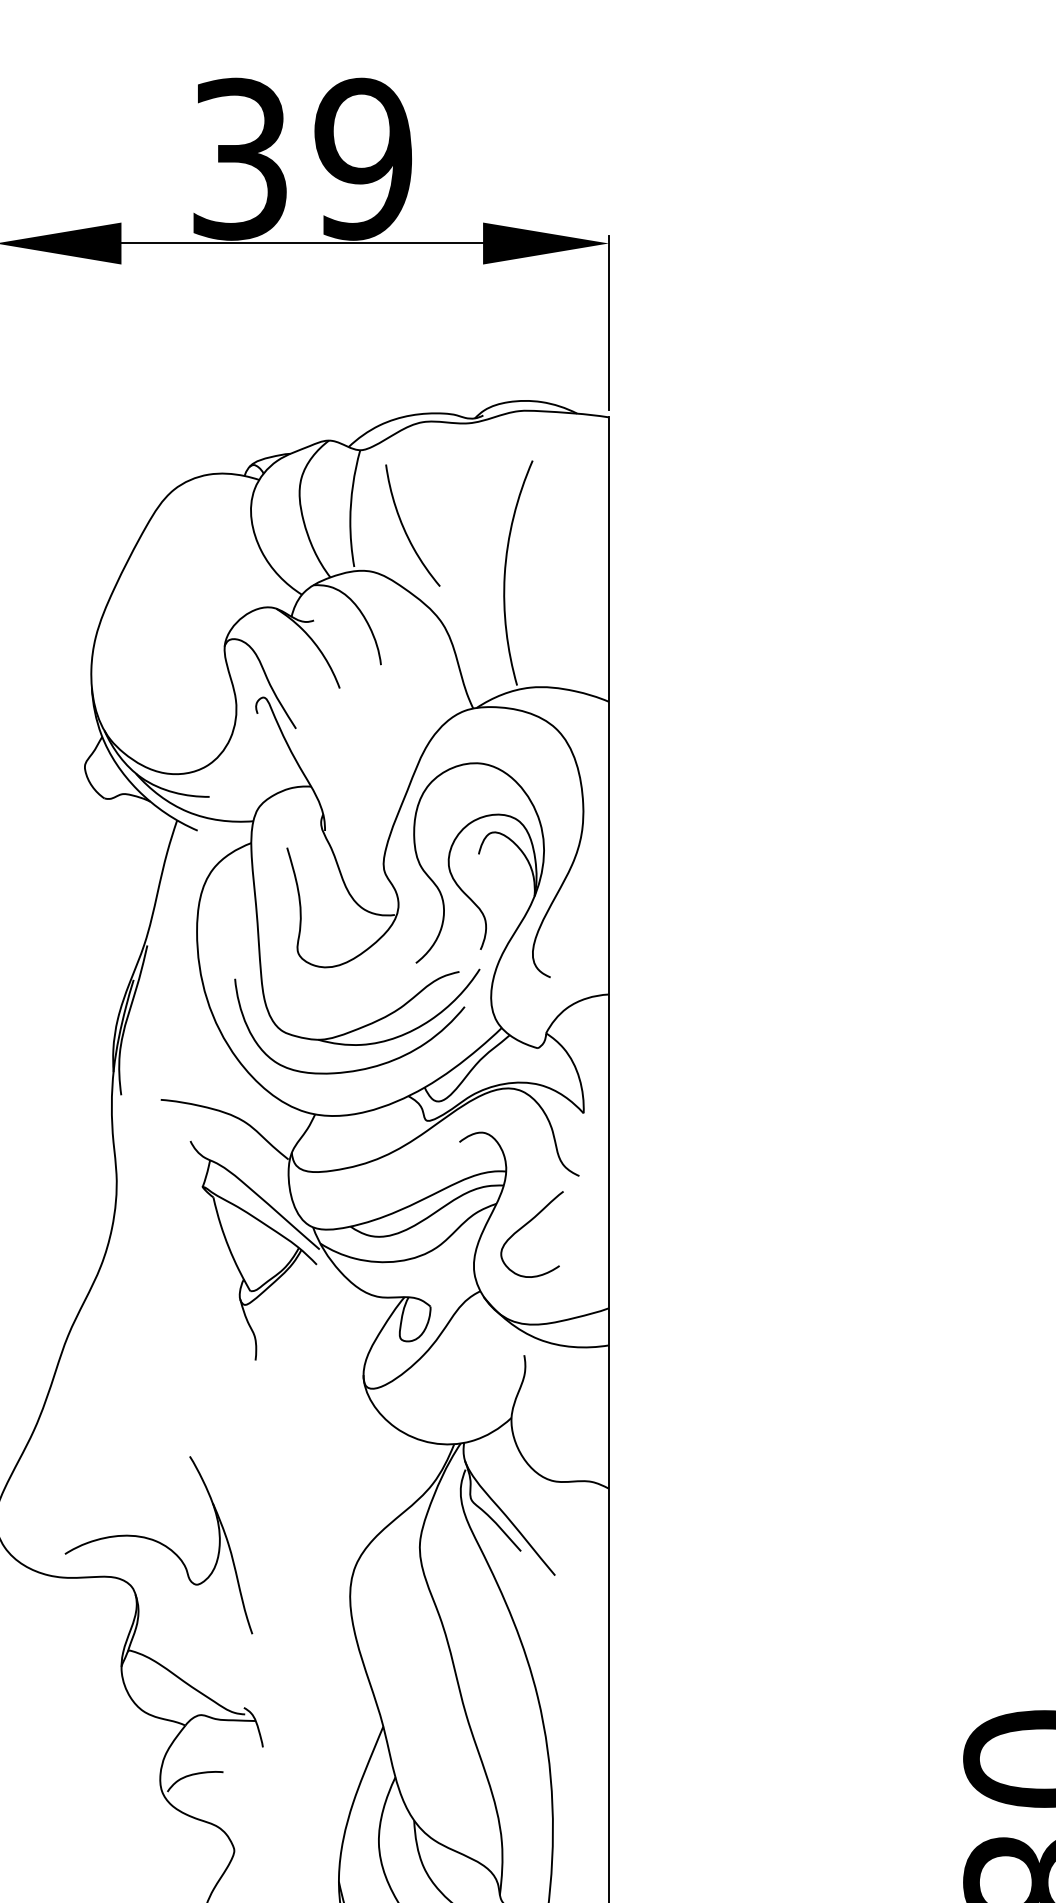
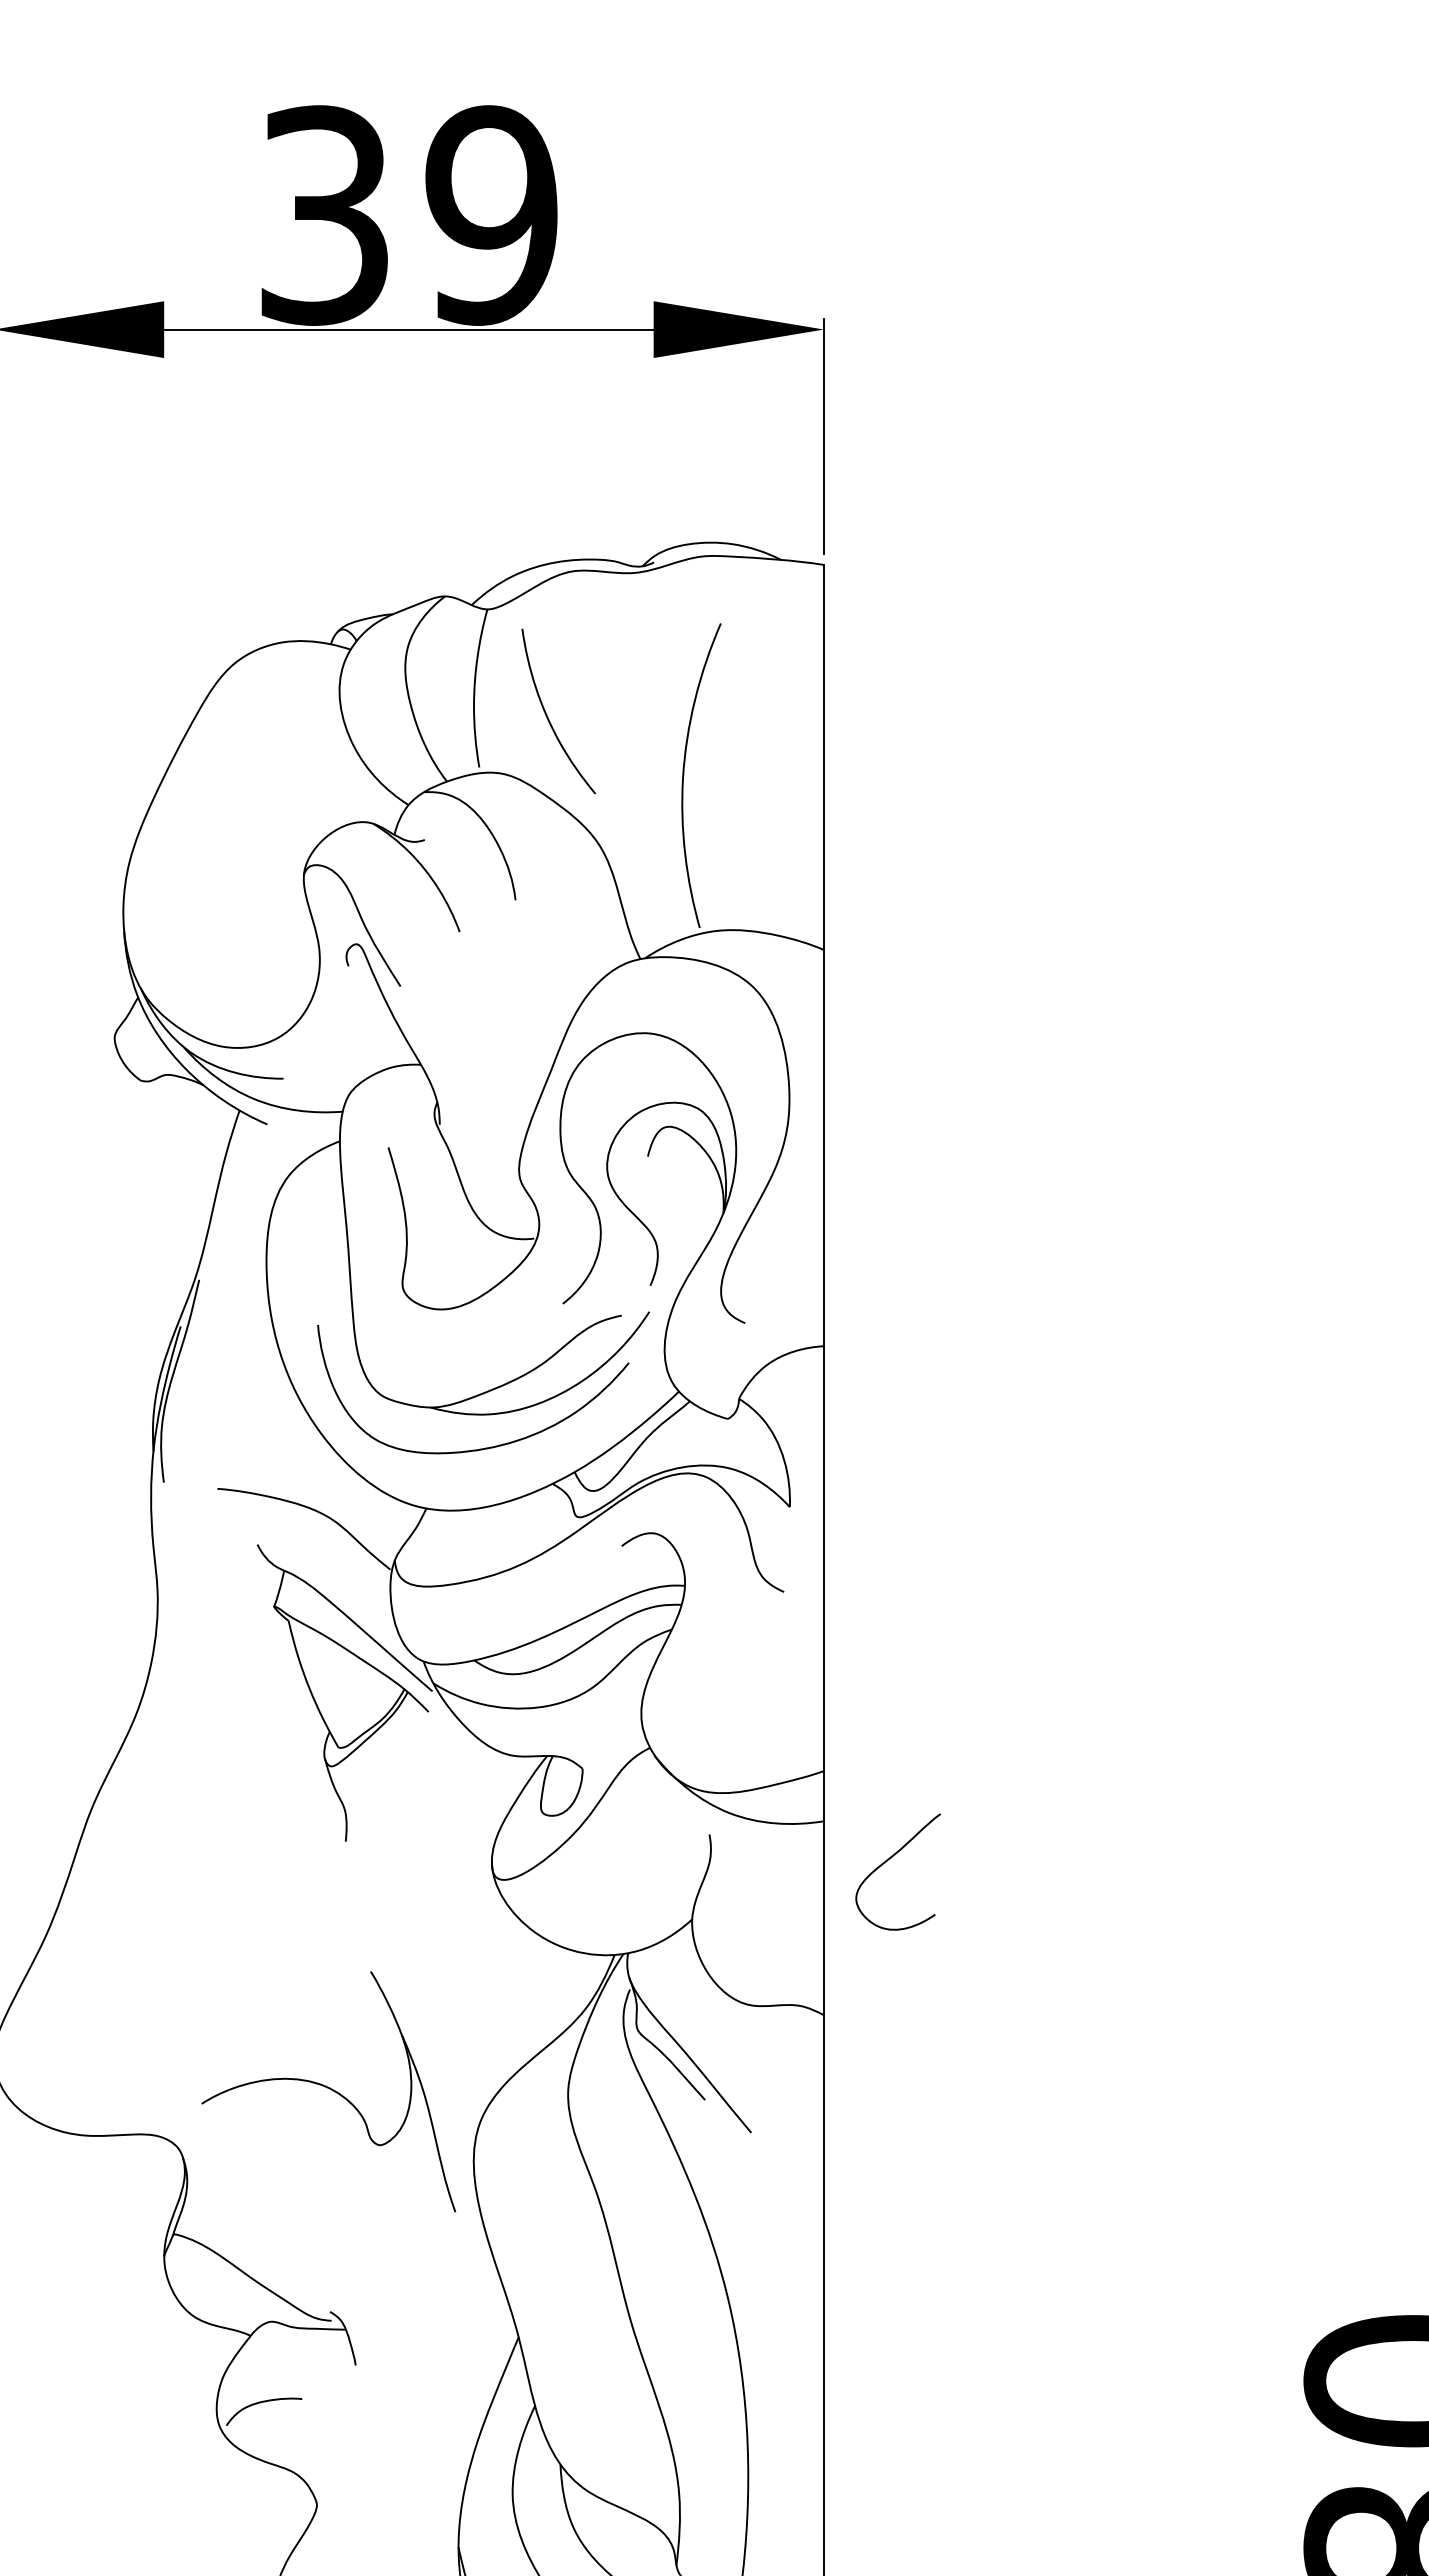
curve: (524, 1226) -> (887, 1861), moved
part: (158, 1545) -> (328, 2091), moved

